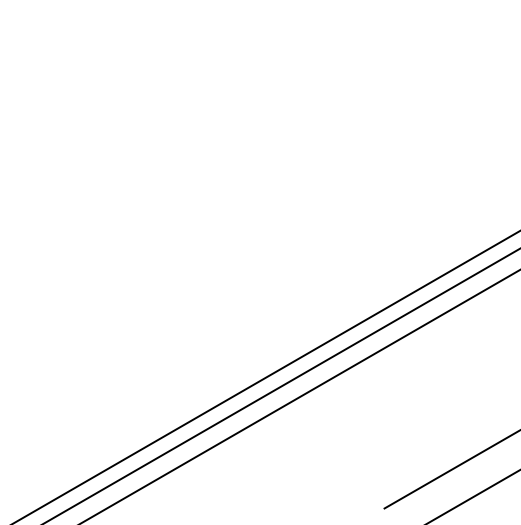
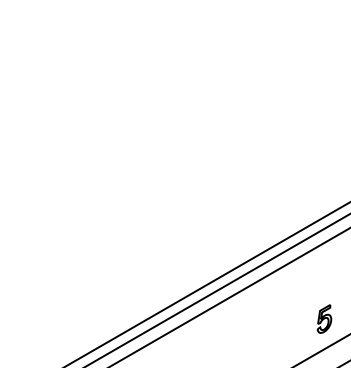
part: (481, 406) -> (324, 318), added

